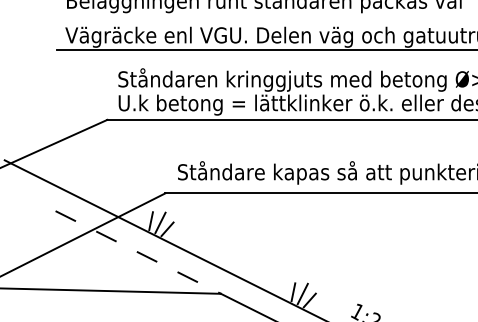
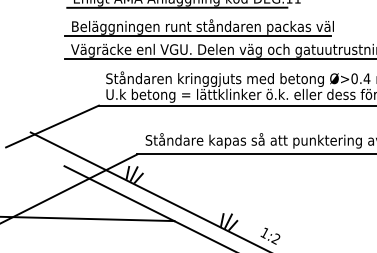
line: (257, 15) -> (198, 36), added
line: (138, 252) -> (119, 193), dashed -> solid

